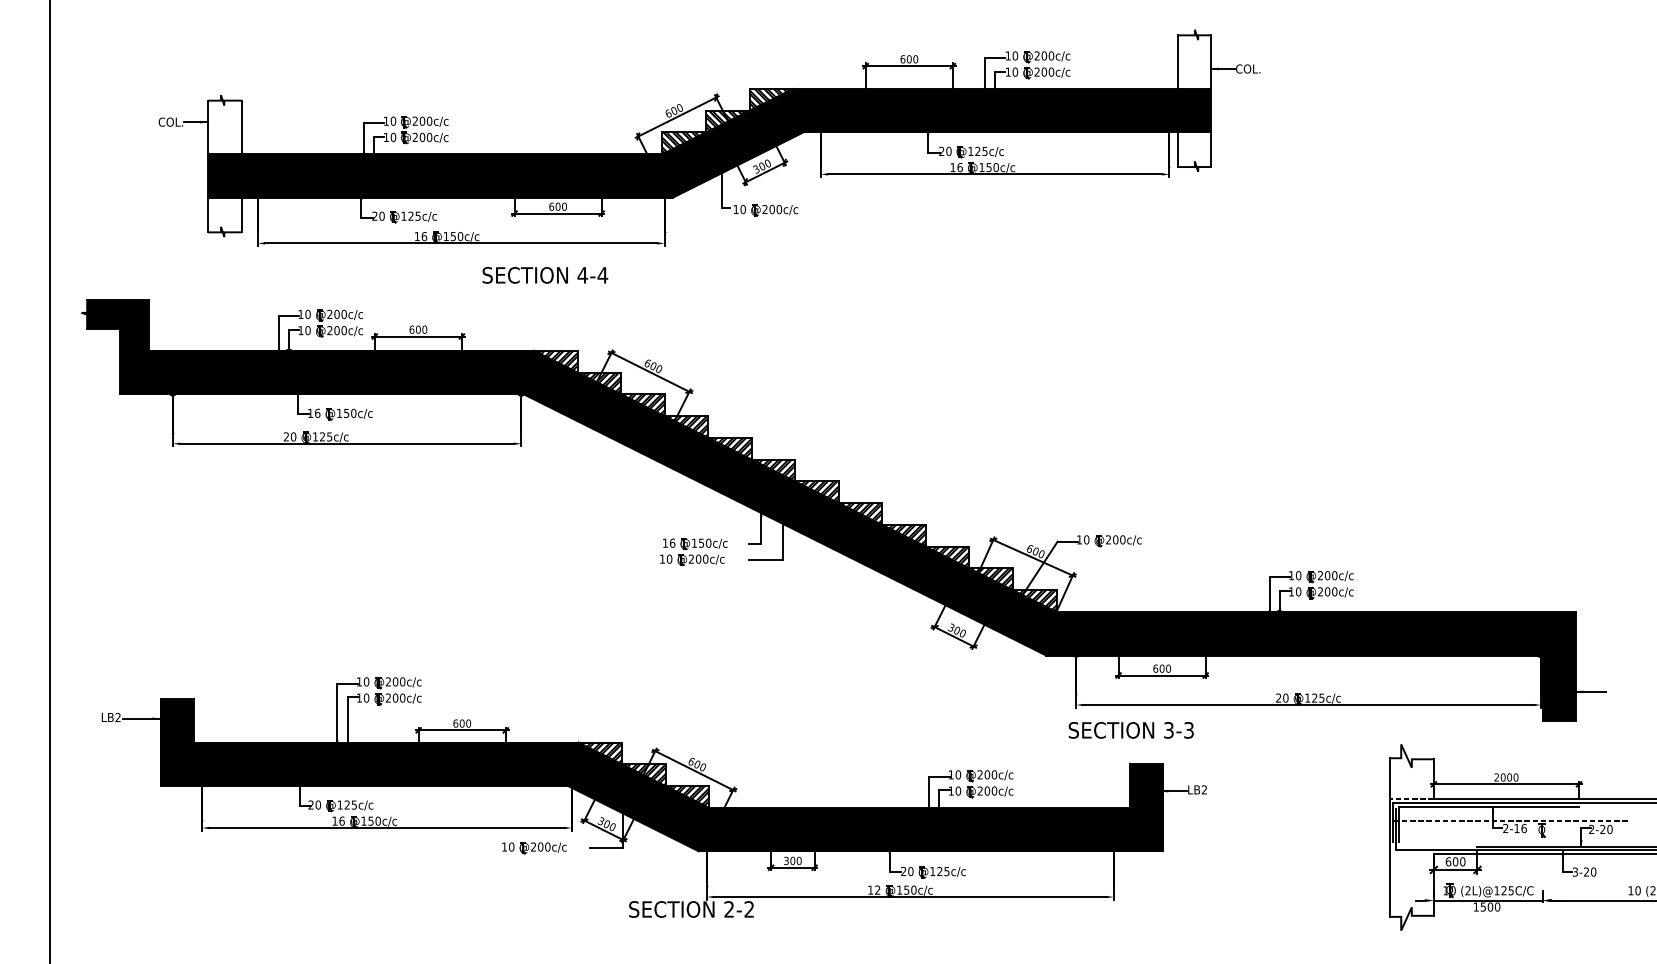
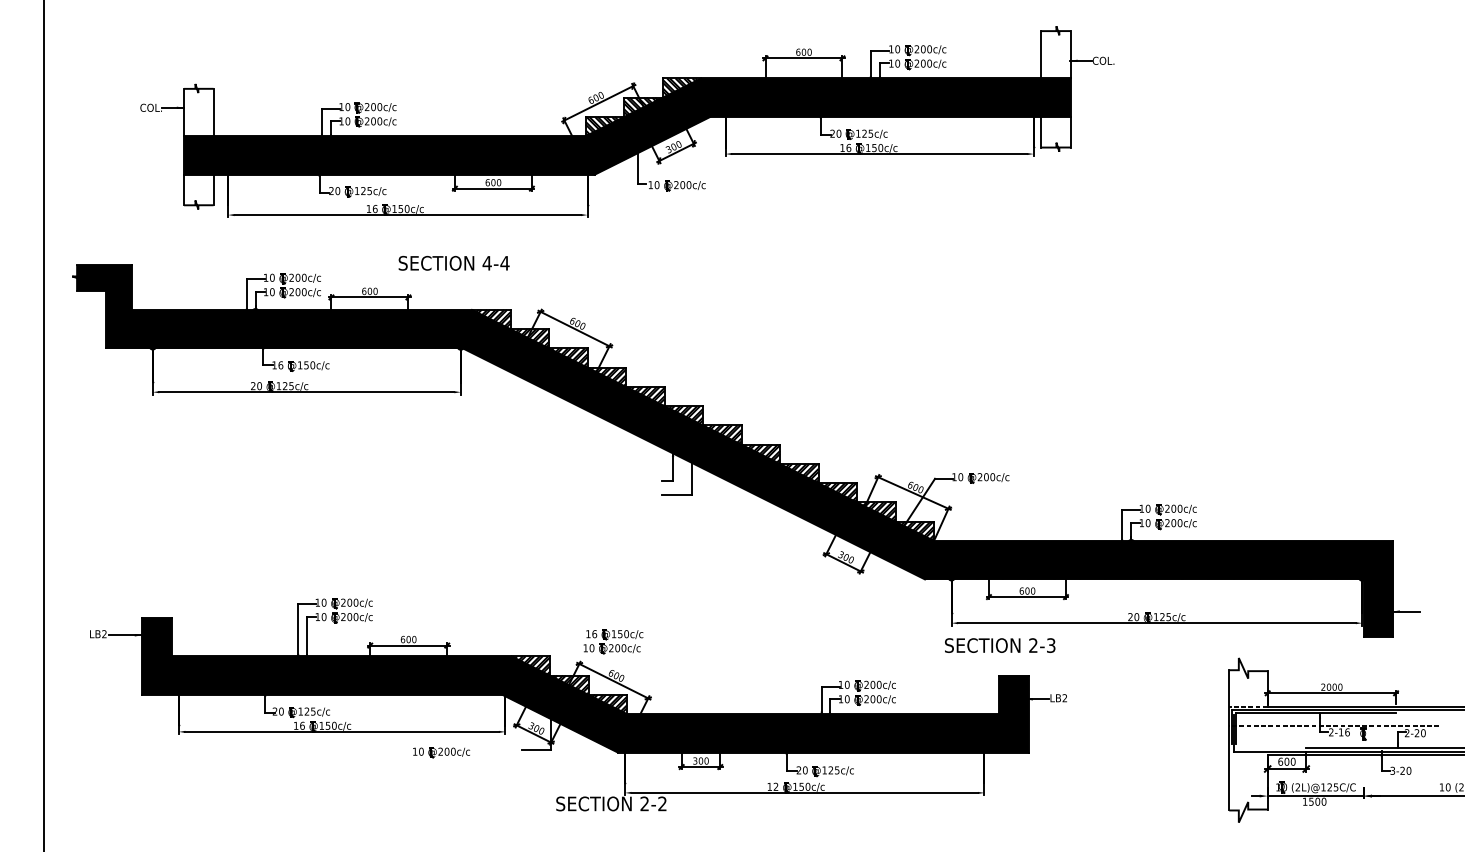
text: (544, 274) -> (453, 262), moved
part: (693, 551) -> (613, 641), moved
text: (1168, 730) -> (1033, 645), 3-3 -> 2-3
part: (534, 847) -> (441, 752), moved

